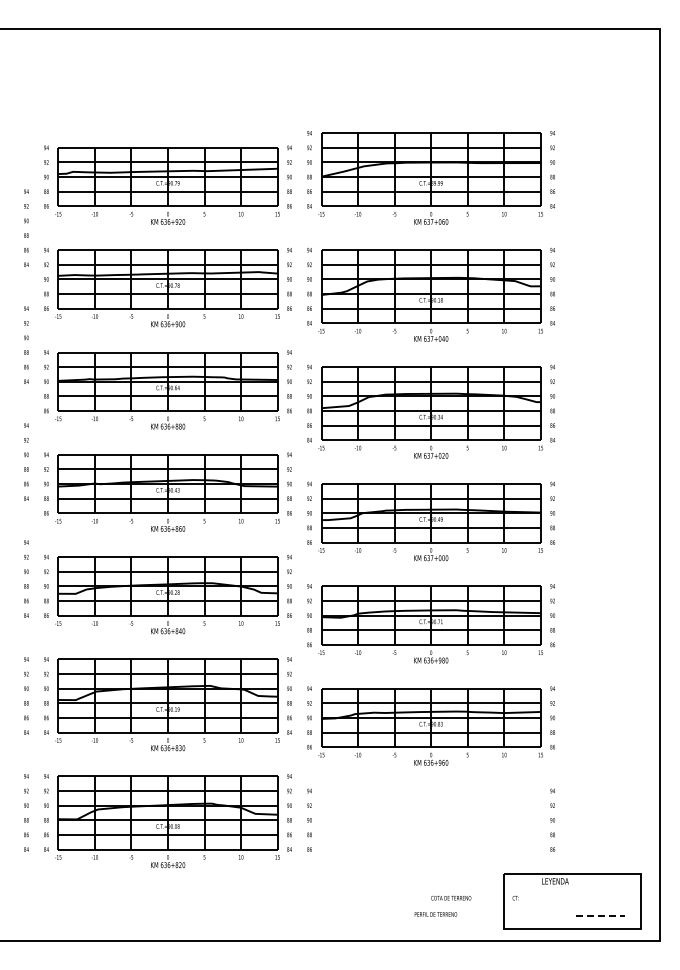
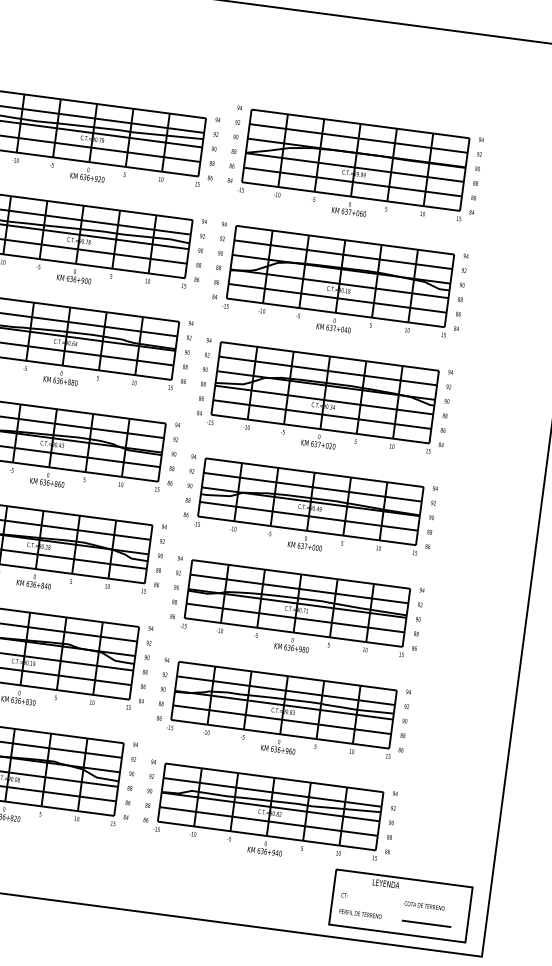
part: (430, 829) -> (268, 816), added
text: (451, 898) -> (424, 906), moved
text: (435, 914) -> (360, 913), moved
line: (600, 915) -> (426, 923), dashed -> solid

